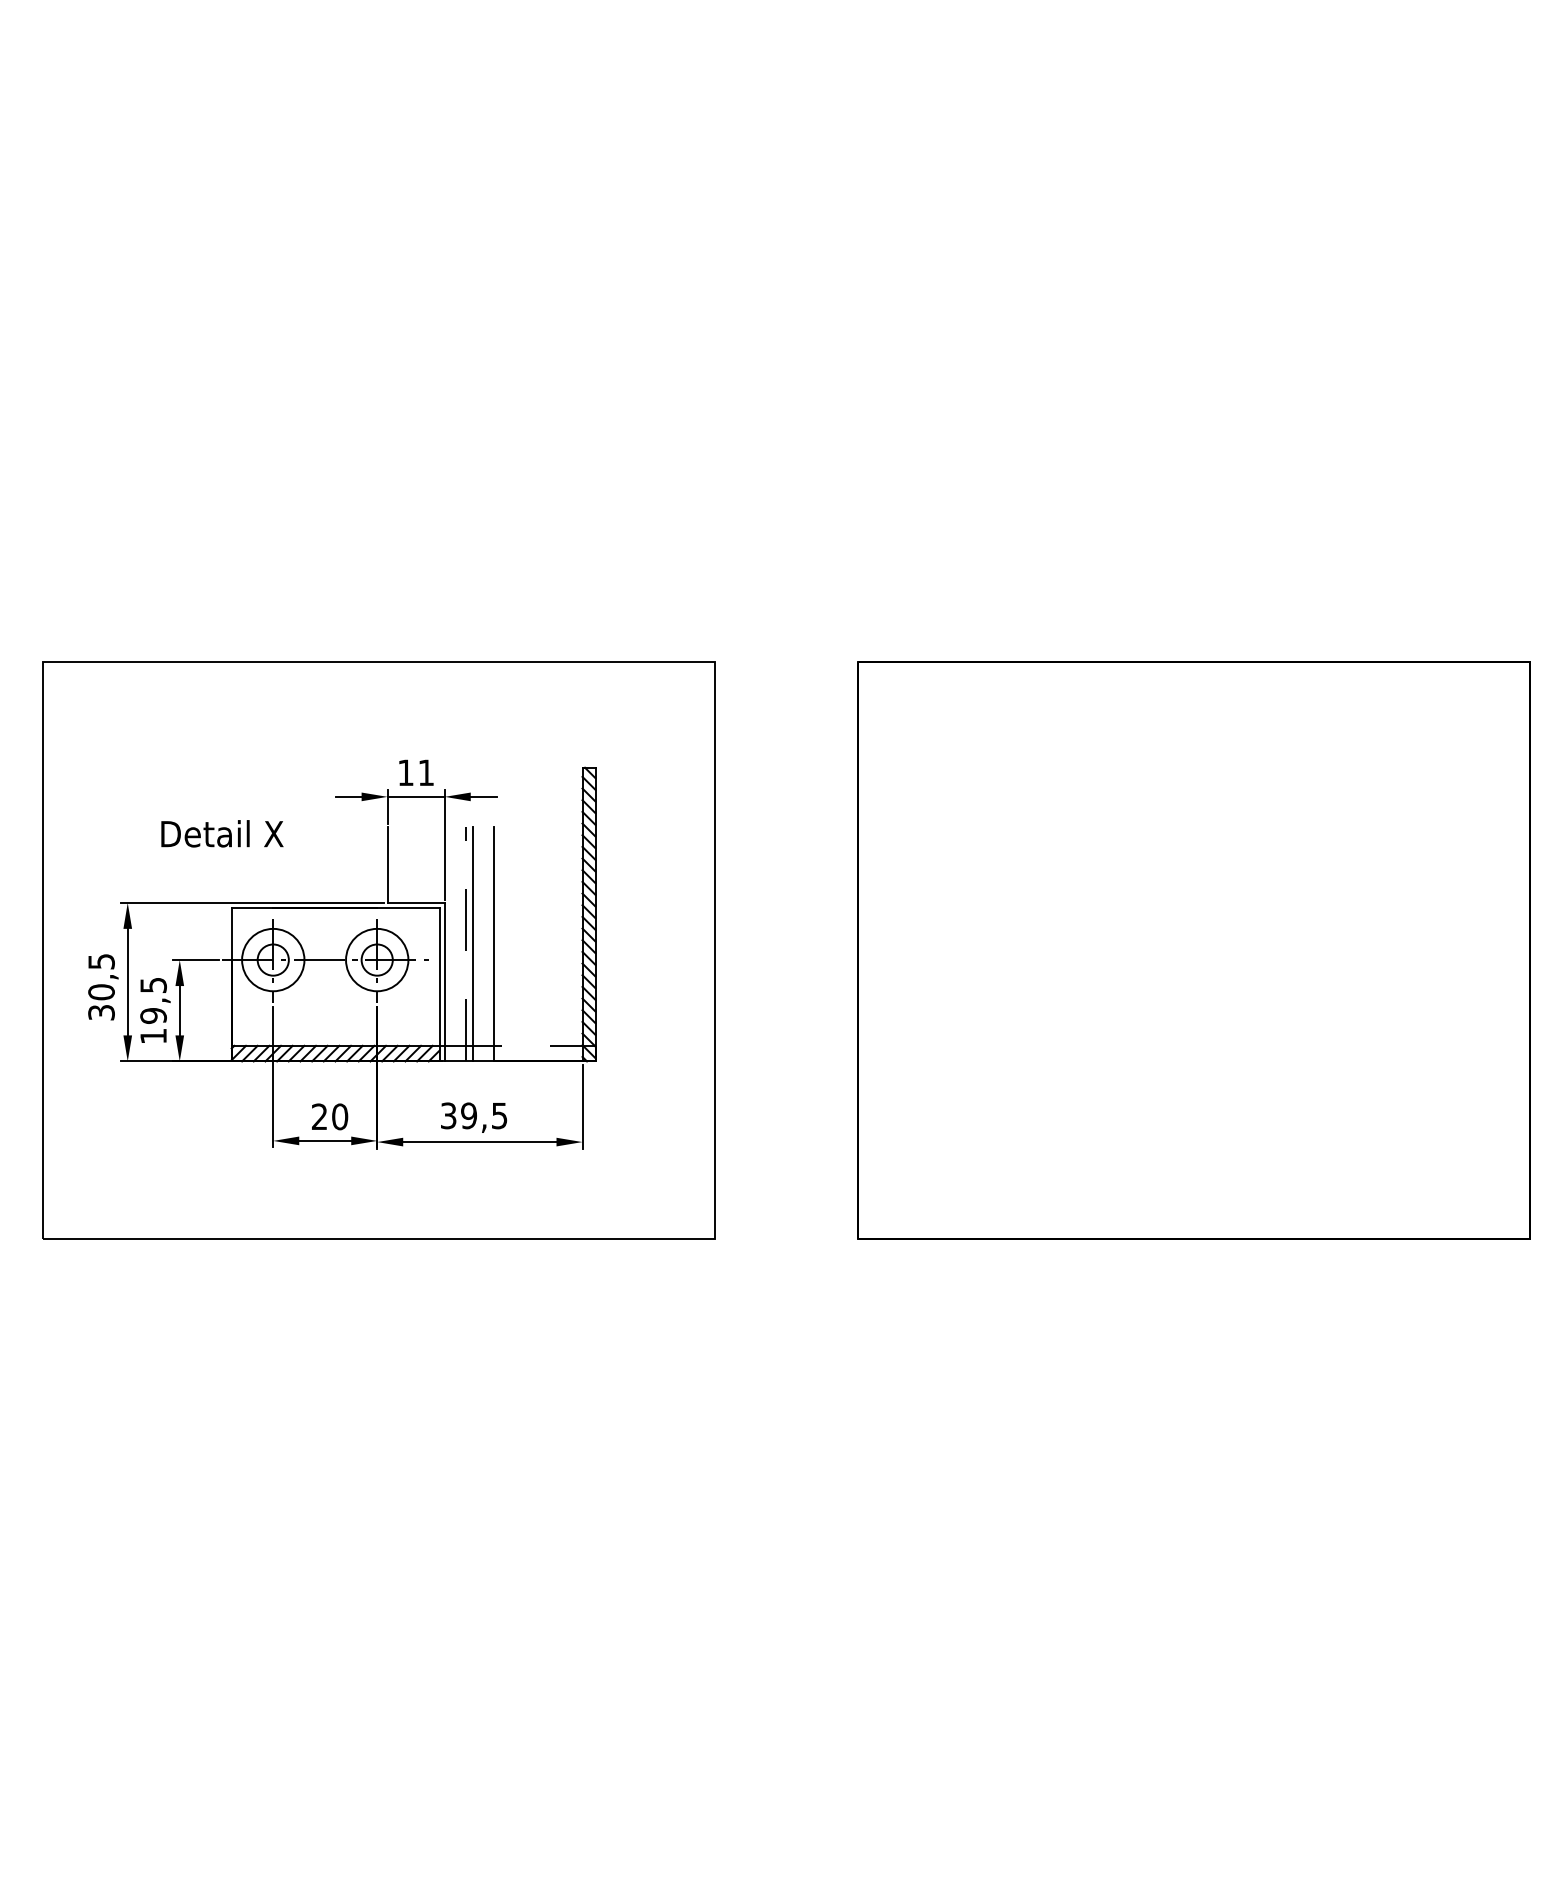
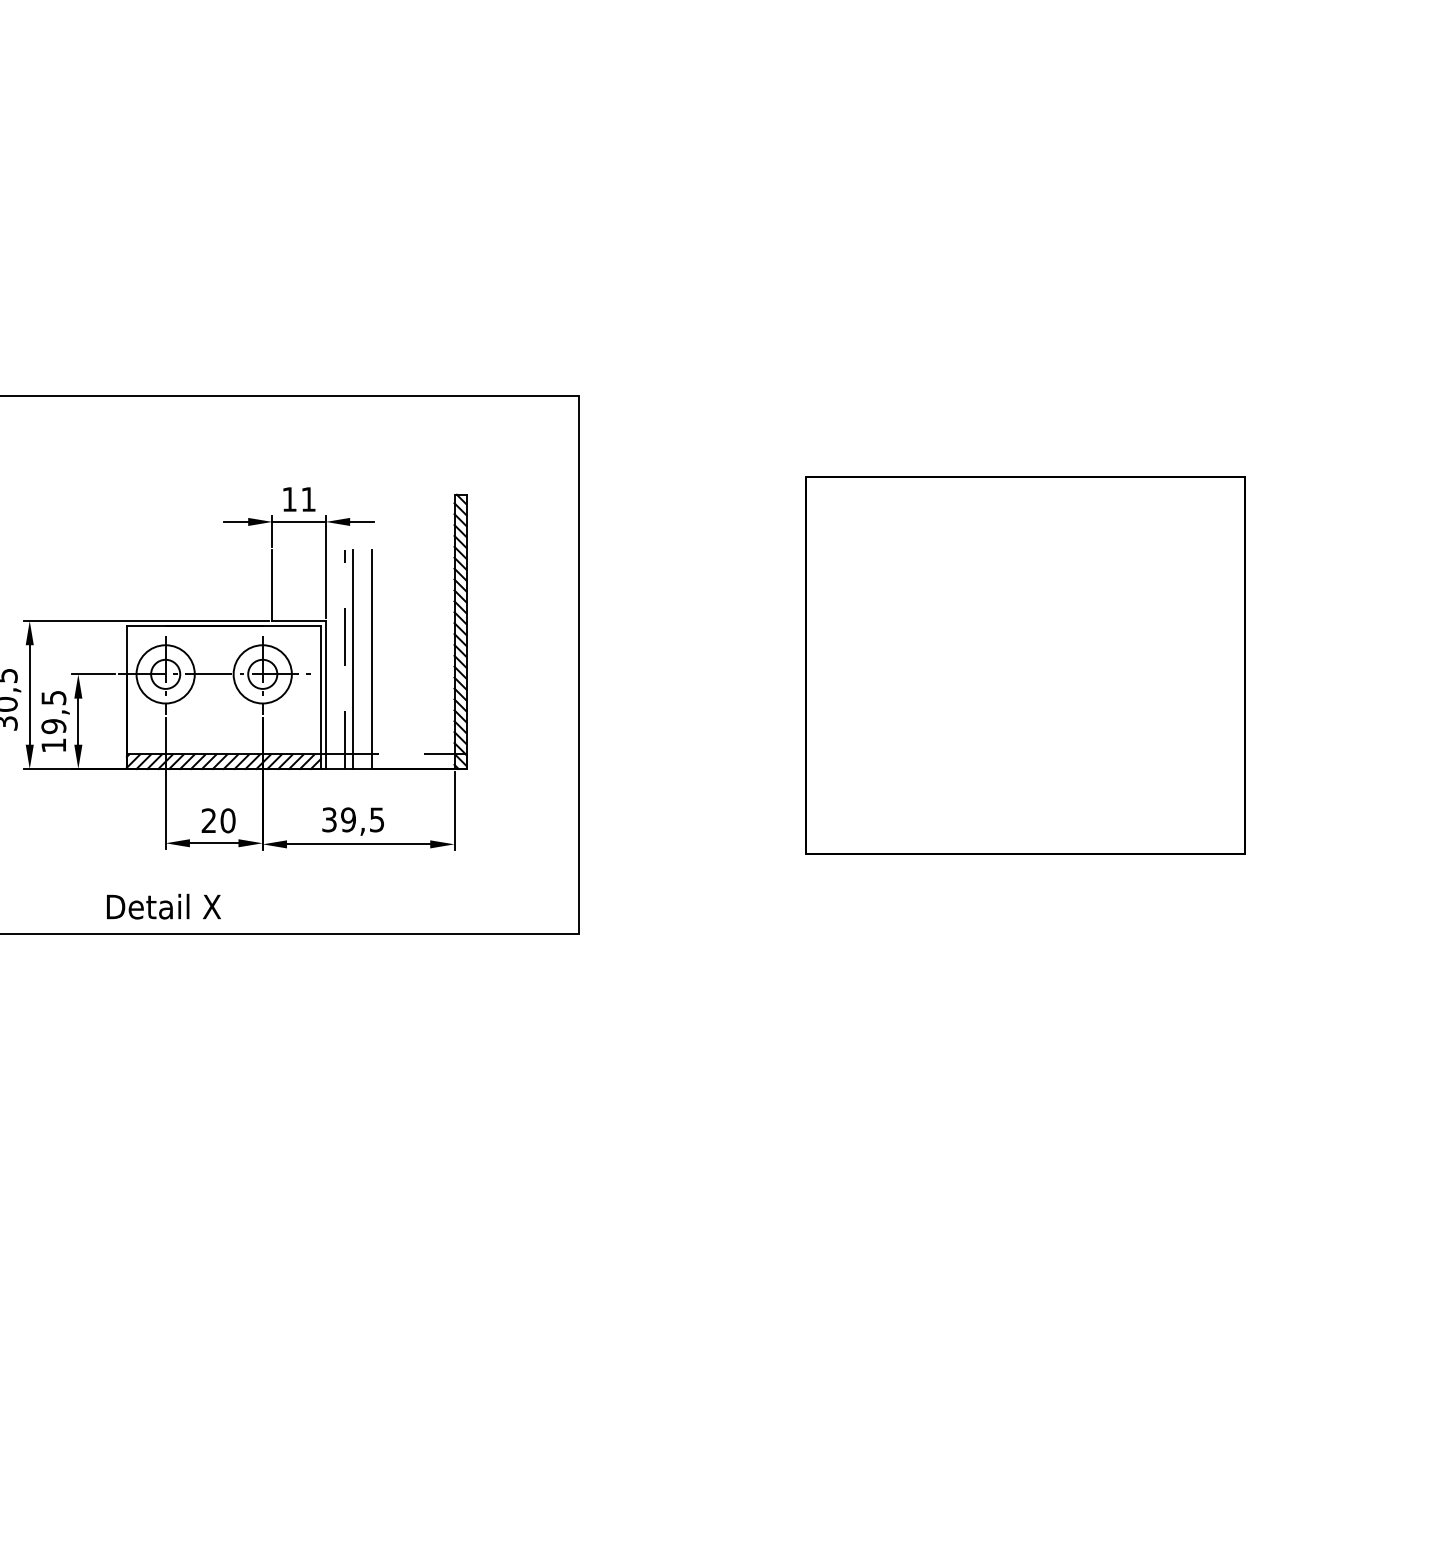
text: (222, 833) -> (164, 906), moved
part: (1193, 950) -> (1025, 665), size x0.7

